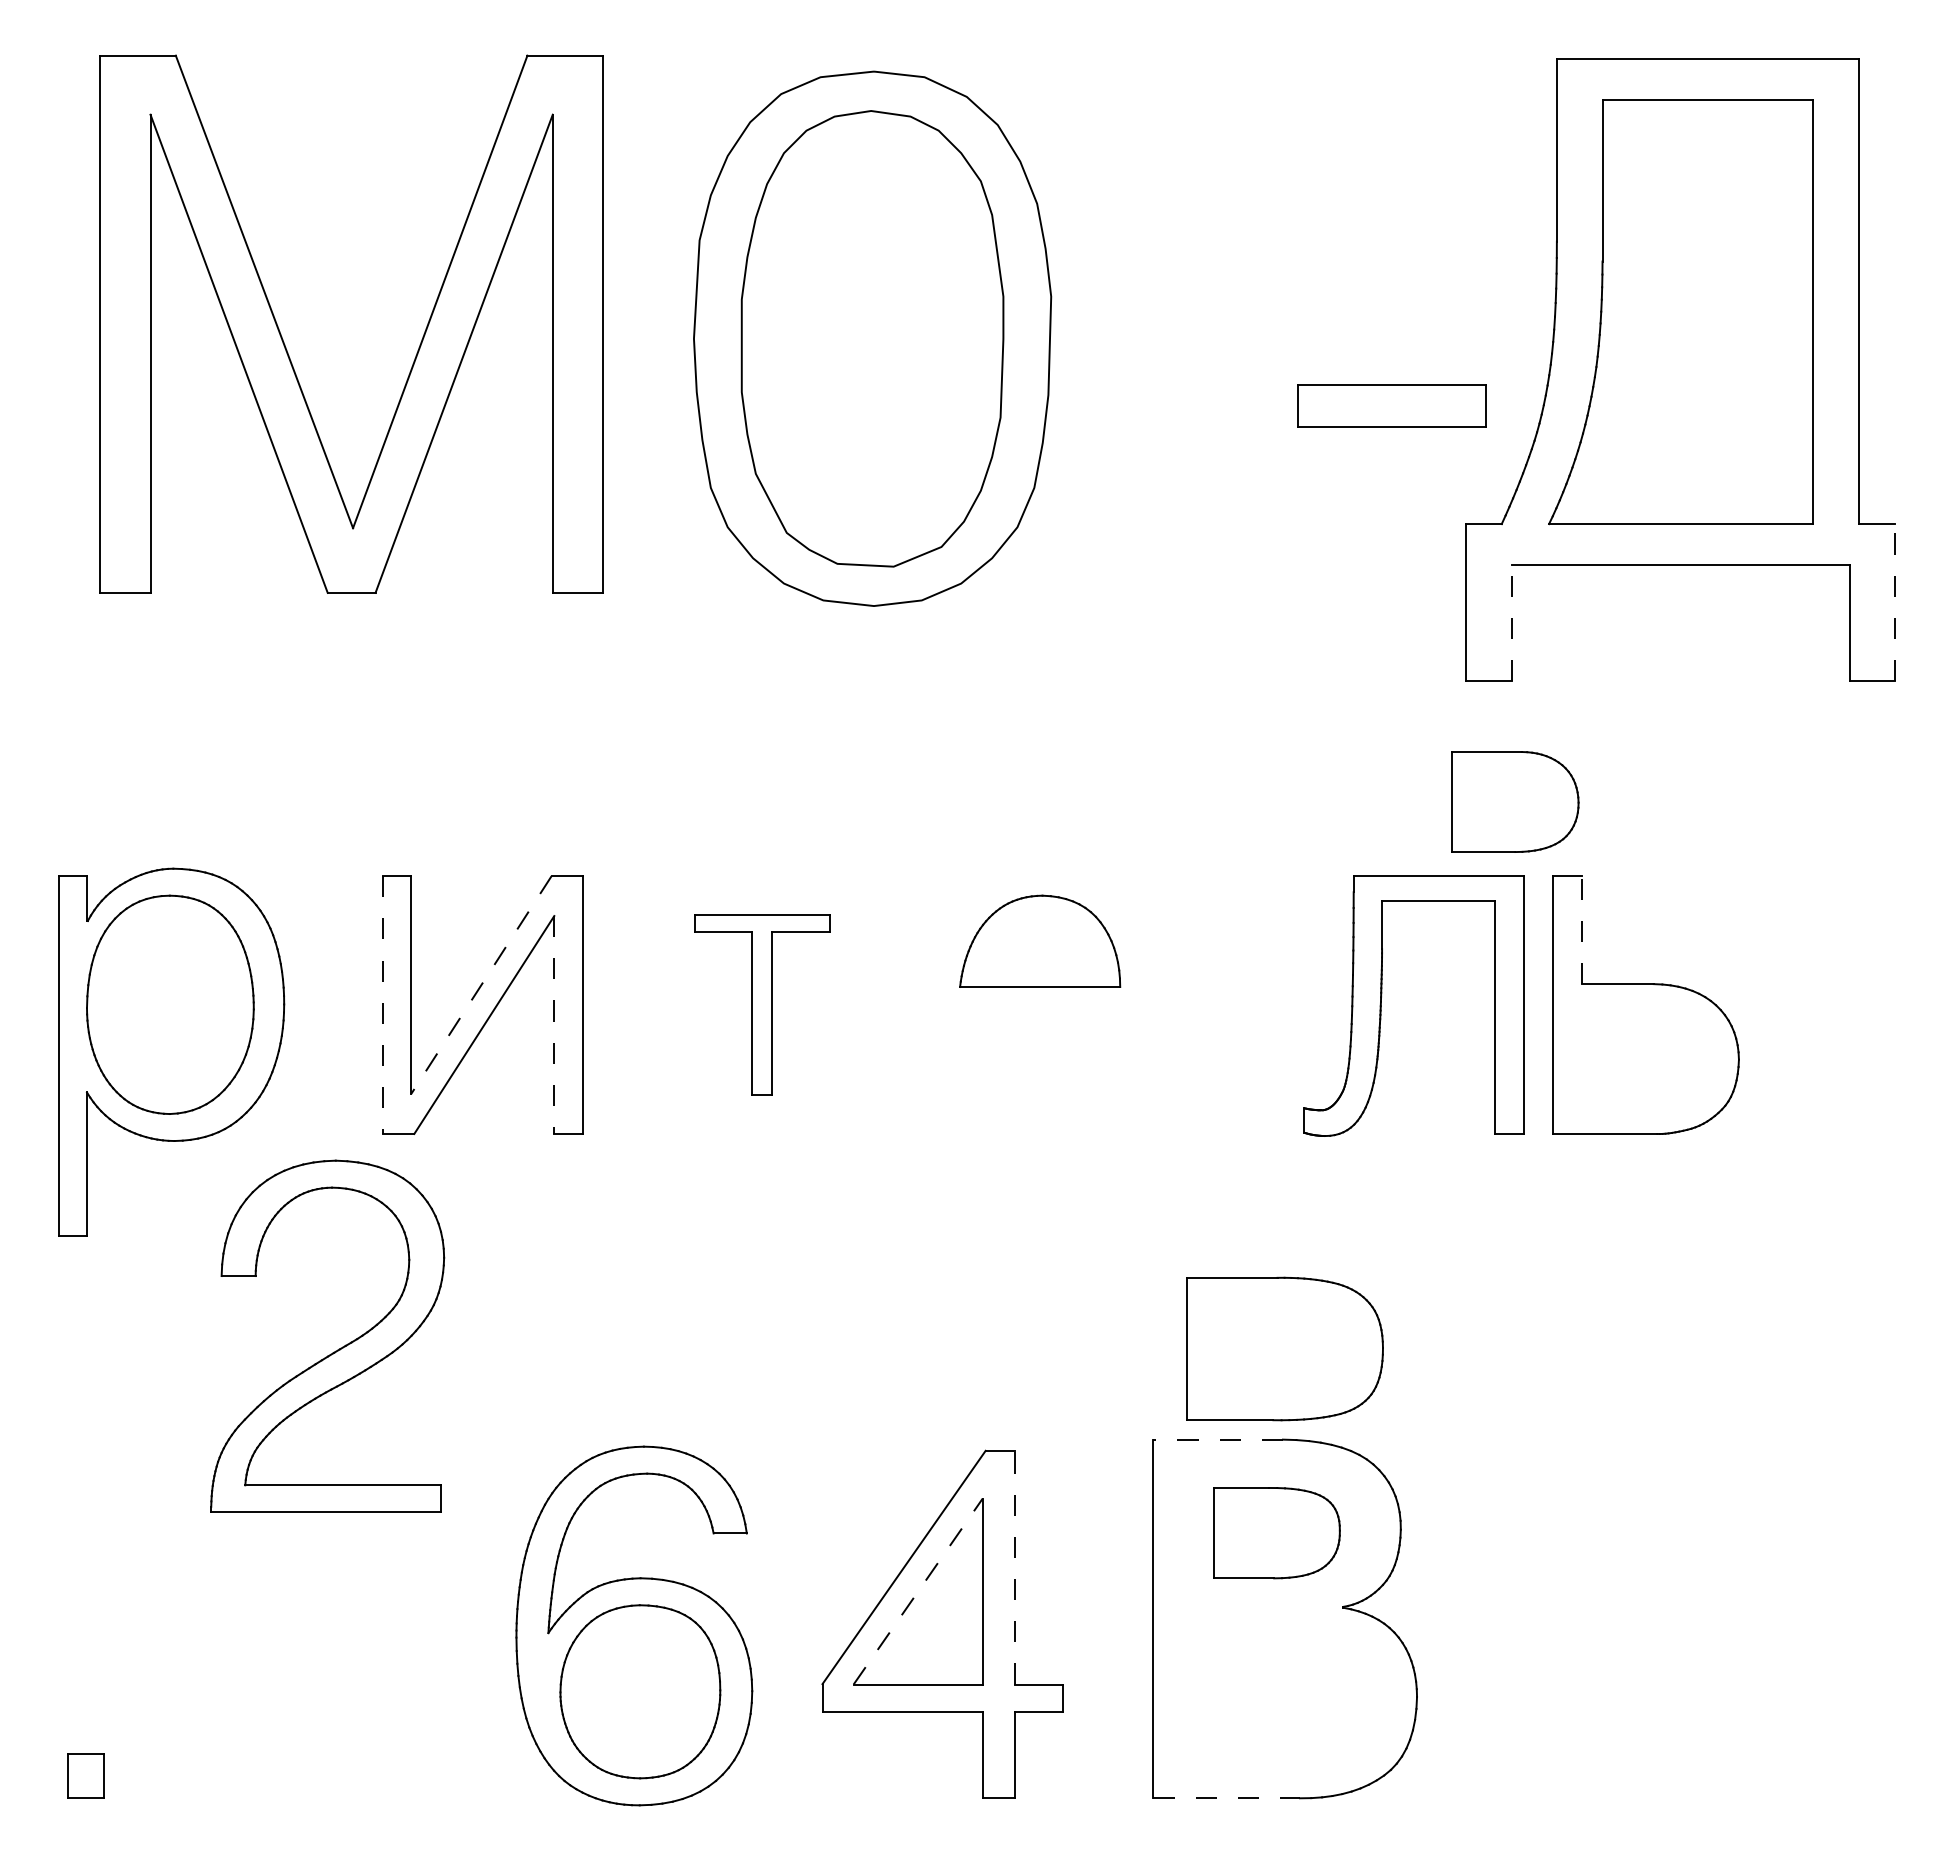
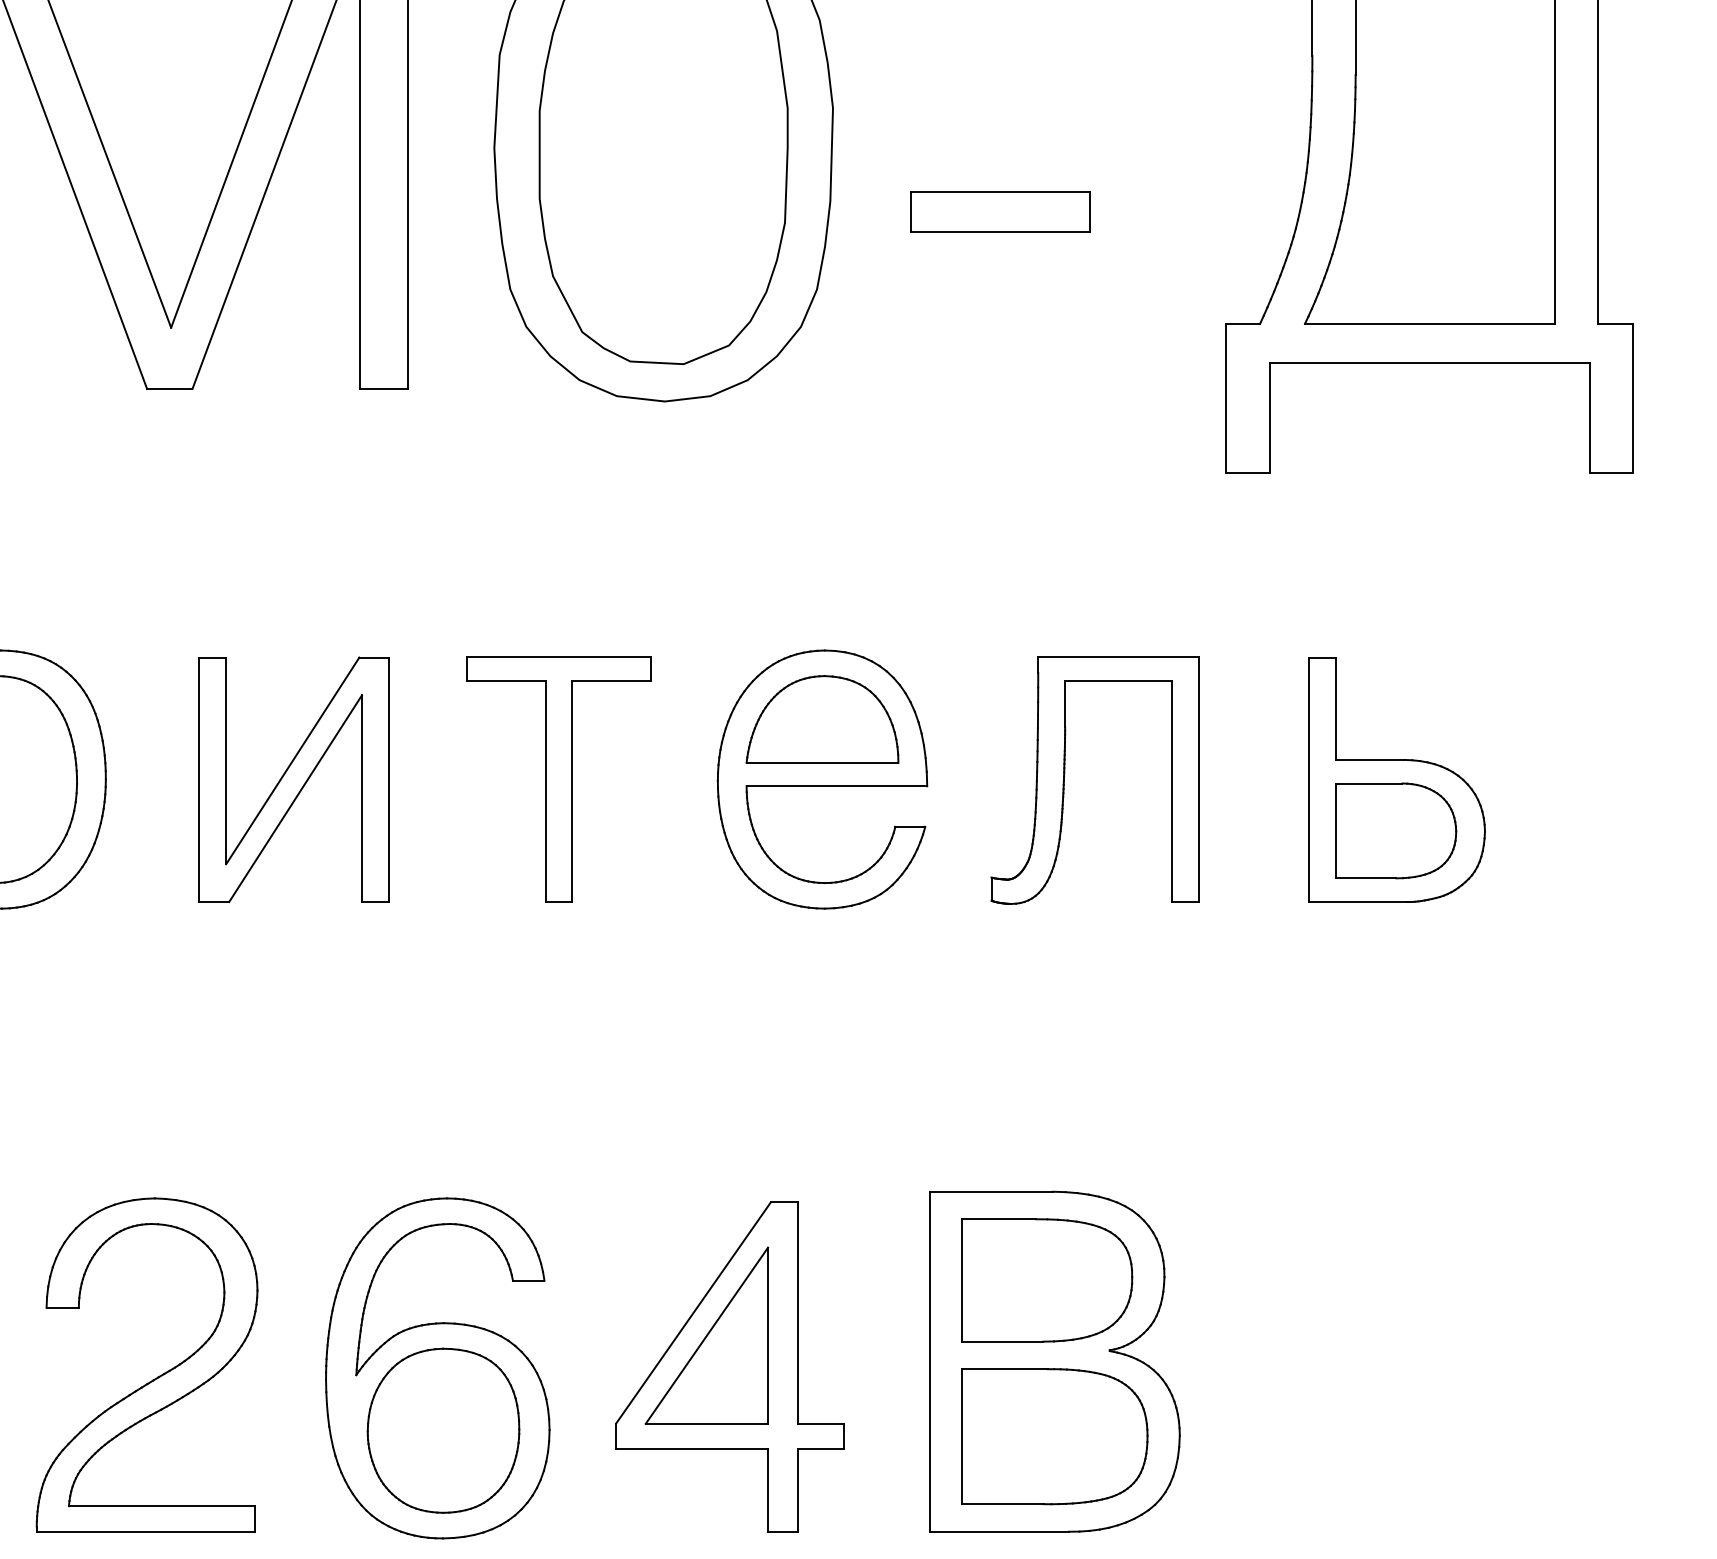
part: (1391, 405) -> (1000, 211), moved
line: (1895, 602) -> (1633, 398), dashed -> solid
line: (1511, 622) -> (1269, 417), dashed -> solid
part: (1515, 801) -> (1396, 830), moved
line: (1581, 930) -> (1335, 709), dashed -> solid
line: (481, 985) -> (292, 761), dashed -> solid
part: (762, 1004) -> (559, 779), size x1.43
part: (1039, 1004) -> (821, 779), added
line: (382, 1005) -> (199, 780), dashed -> solid
part: (1381, 1005) -> (1064, 780), moved
line: (554, 1025) -> (362, 799), dashed -> solid
part: (1284, 1348) -> (1054, 1436), moved
part: (335, 1350) -> (154, 1378), moved
line: (1218, 1439) -> (991, 1191), dashed -> solid
part: (1276, 1532) -> (1046, 1279), size x1.43
line: (1014, 1567) -> (798, 1312), dashed -> solid
line: (918, 1591) -> (707, 1335), dashed -> solid
line: (1227, 1798) -> (1000, 1531), dashed -> solid

